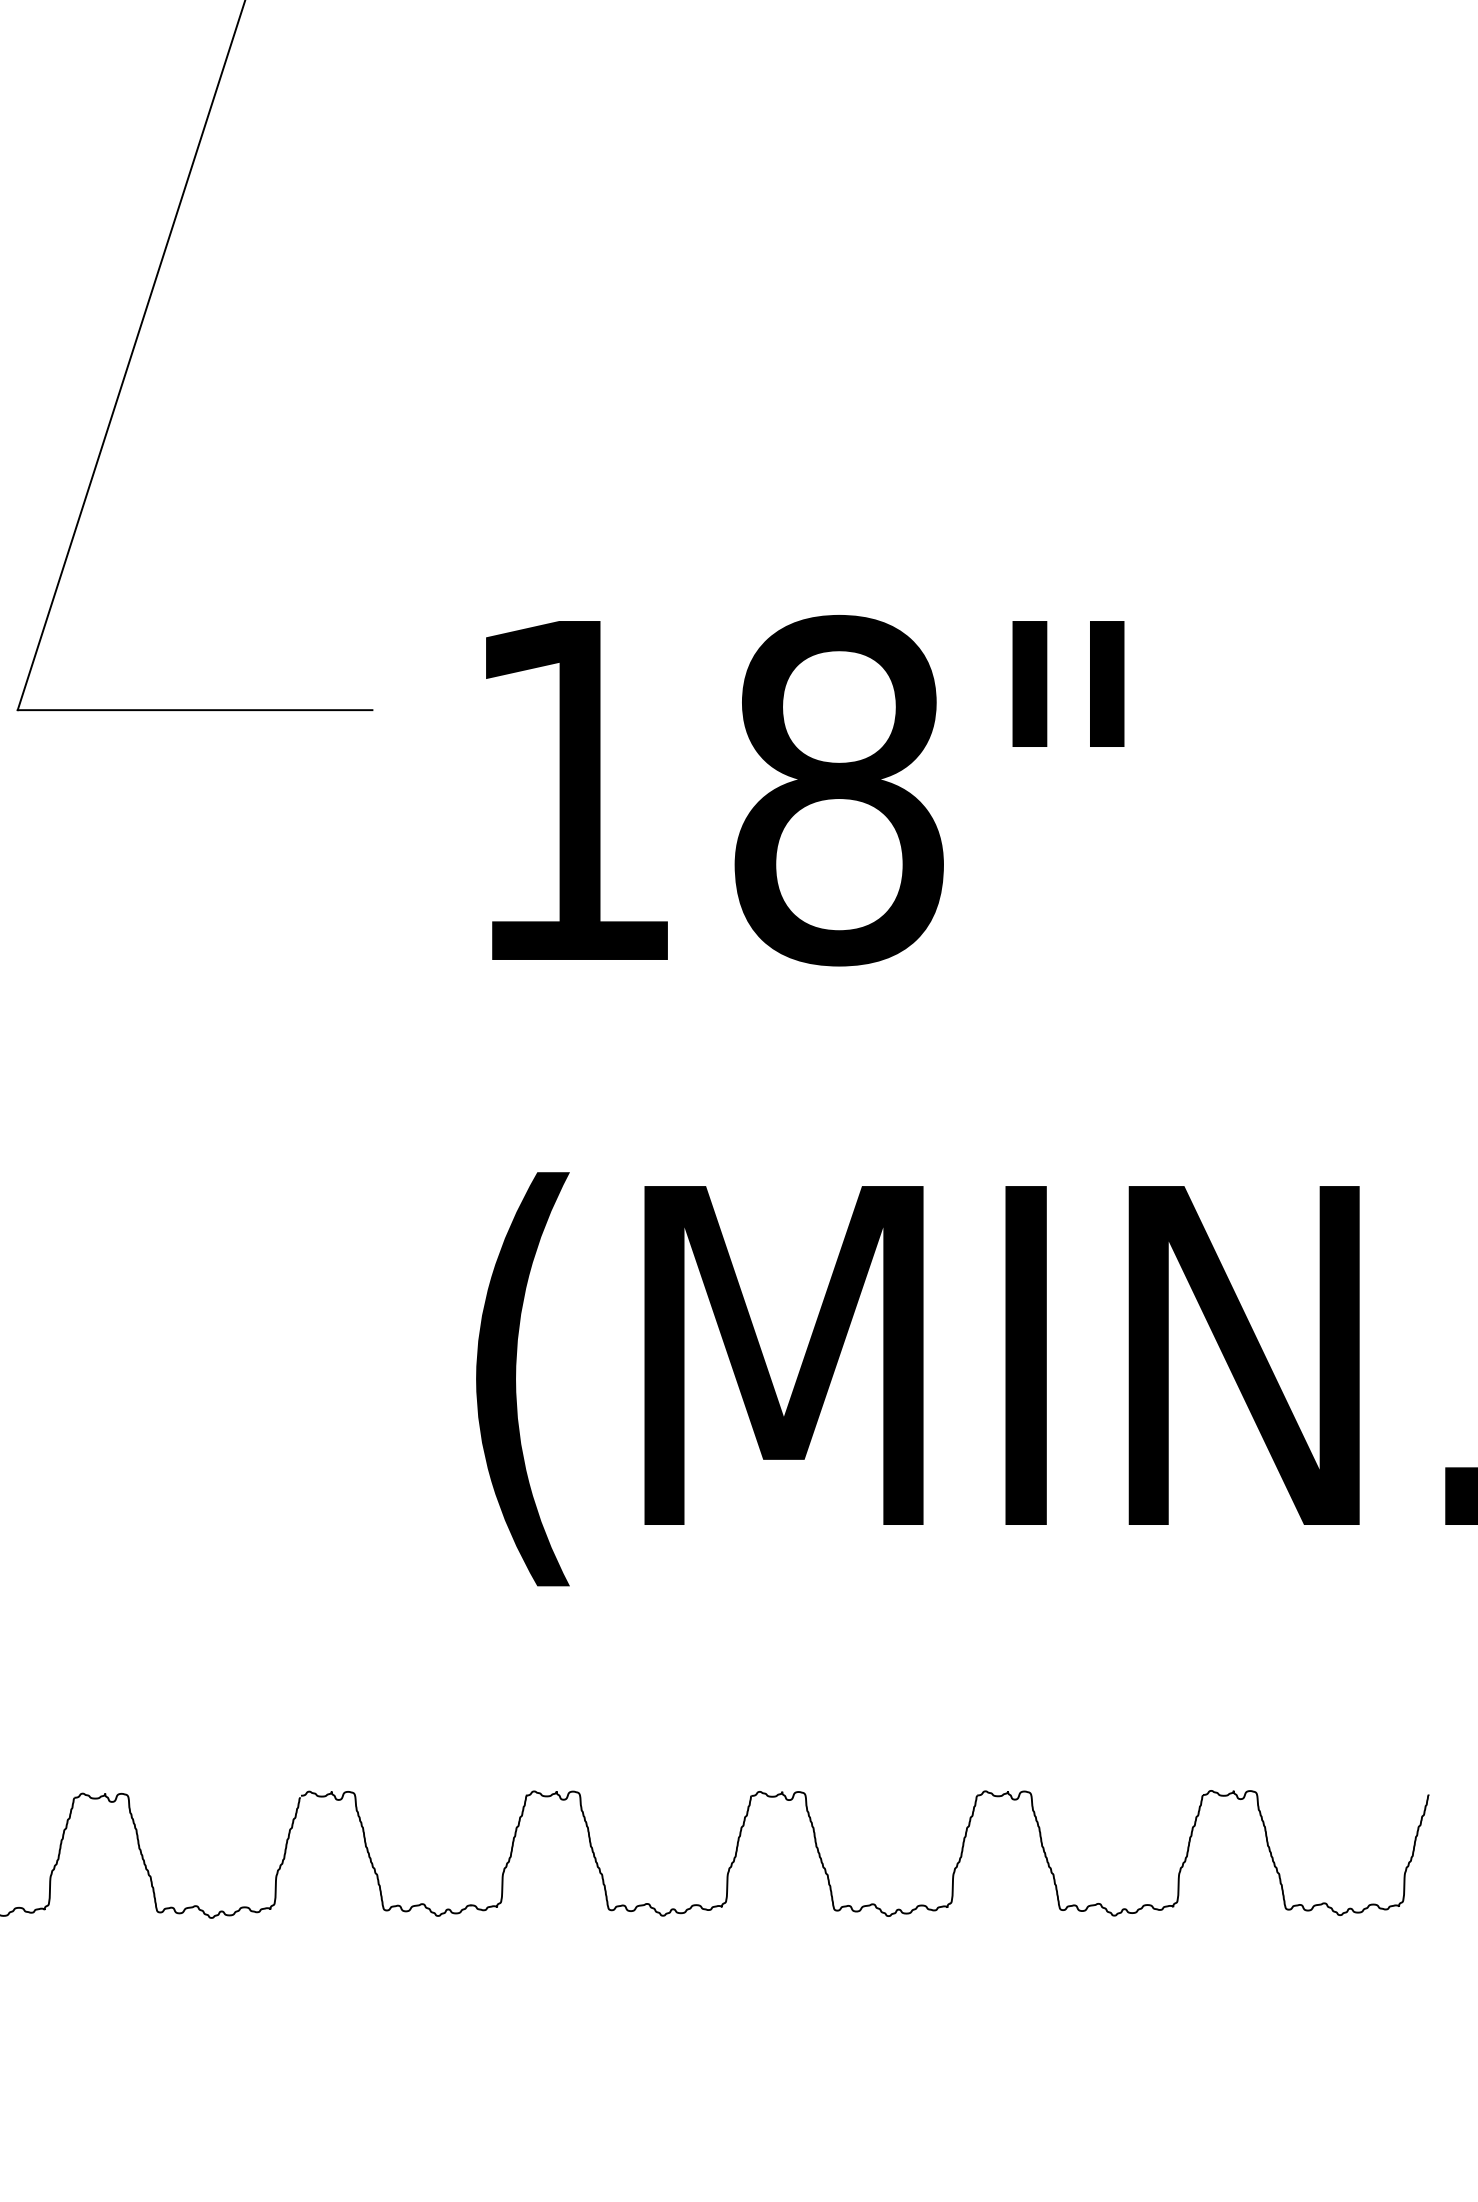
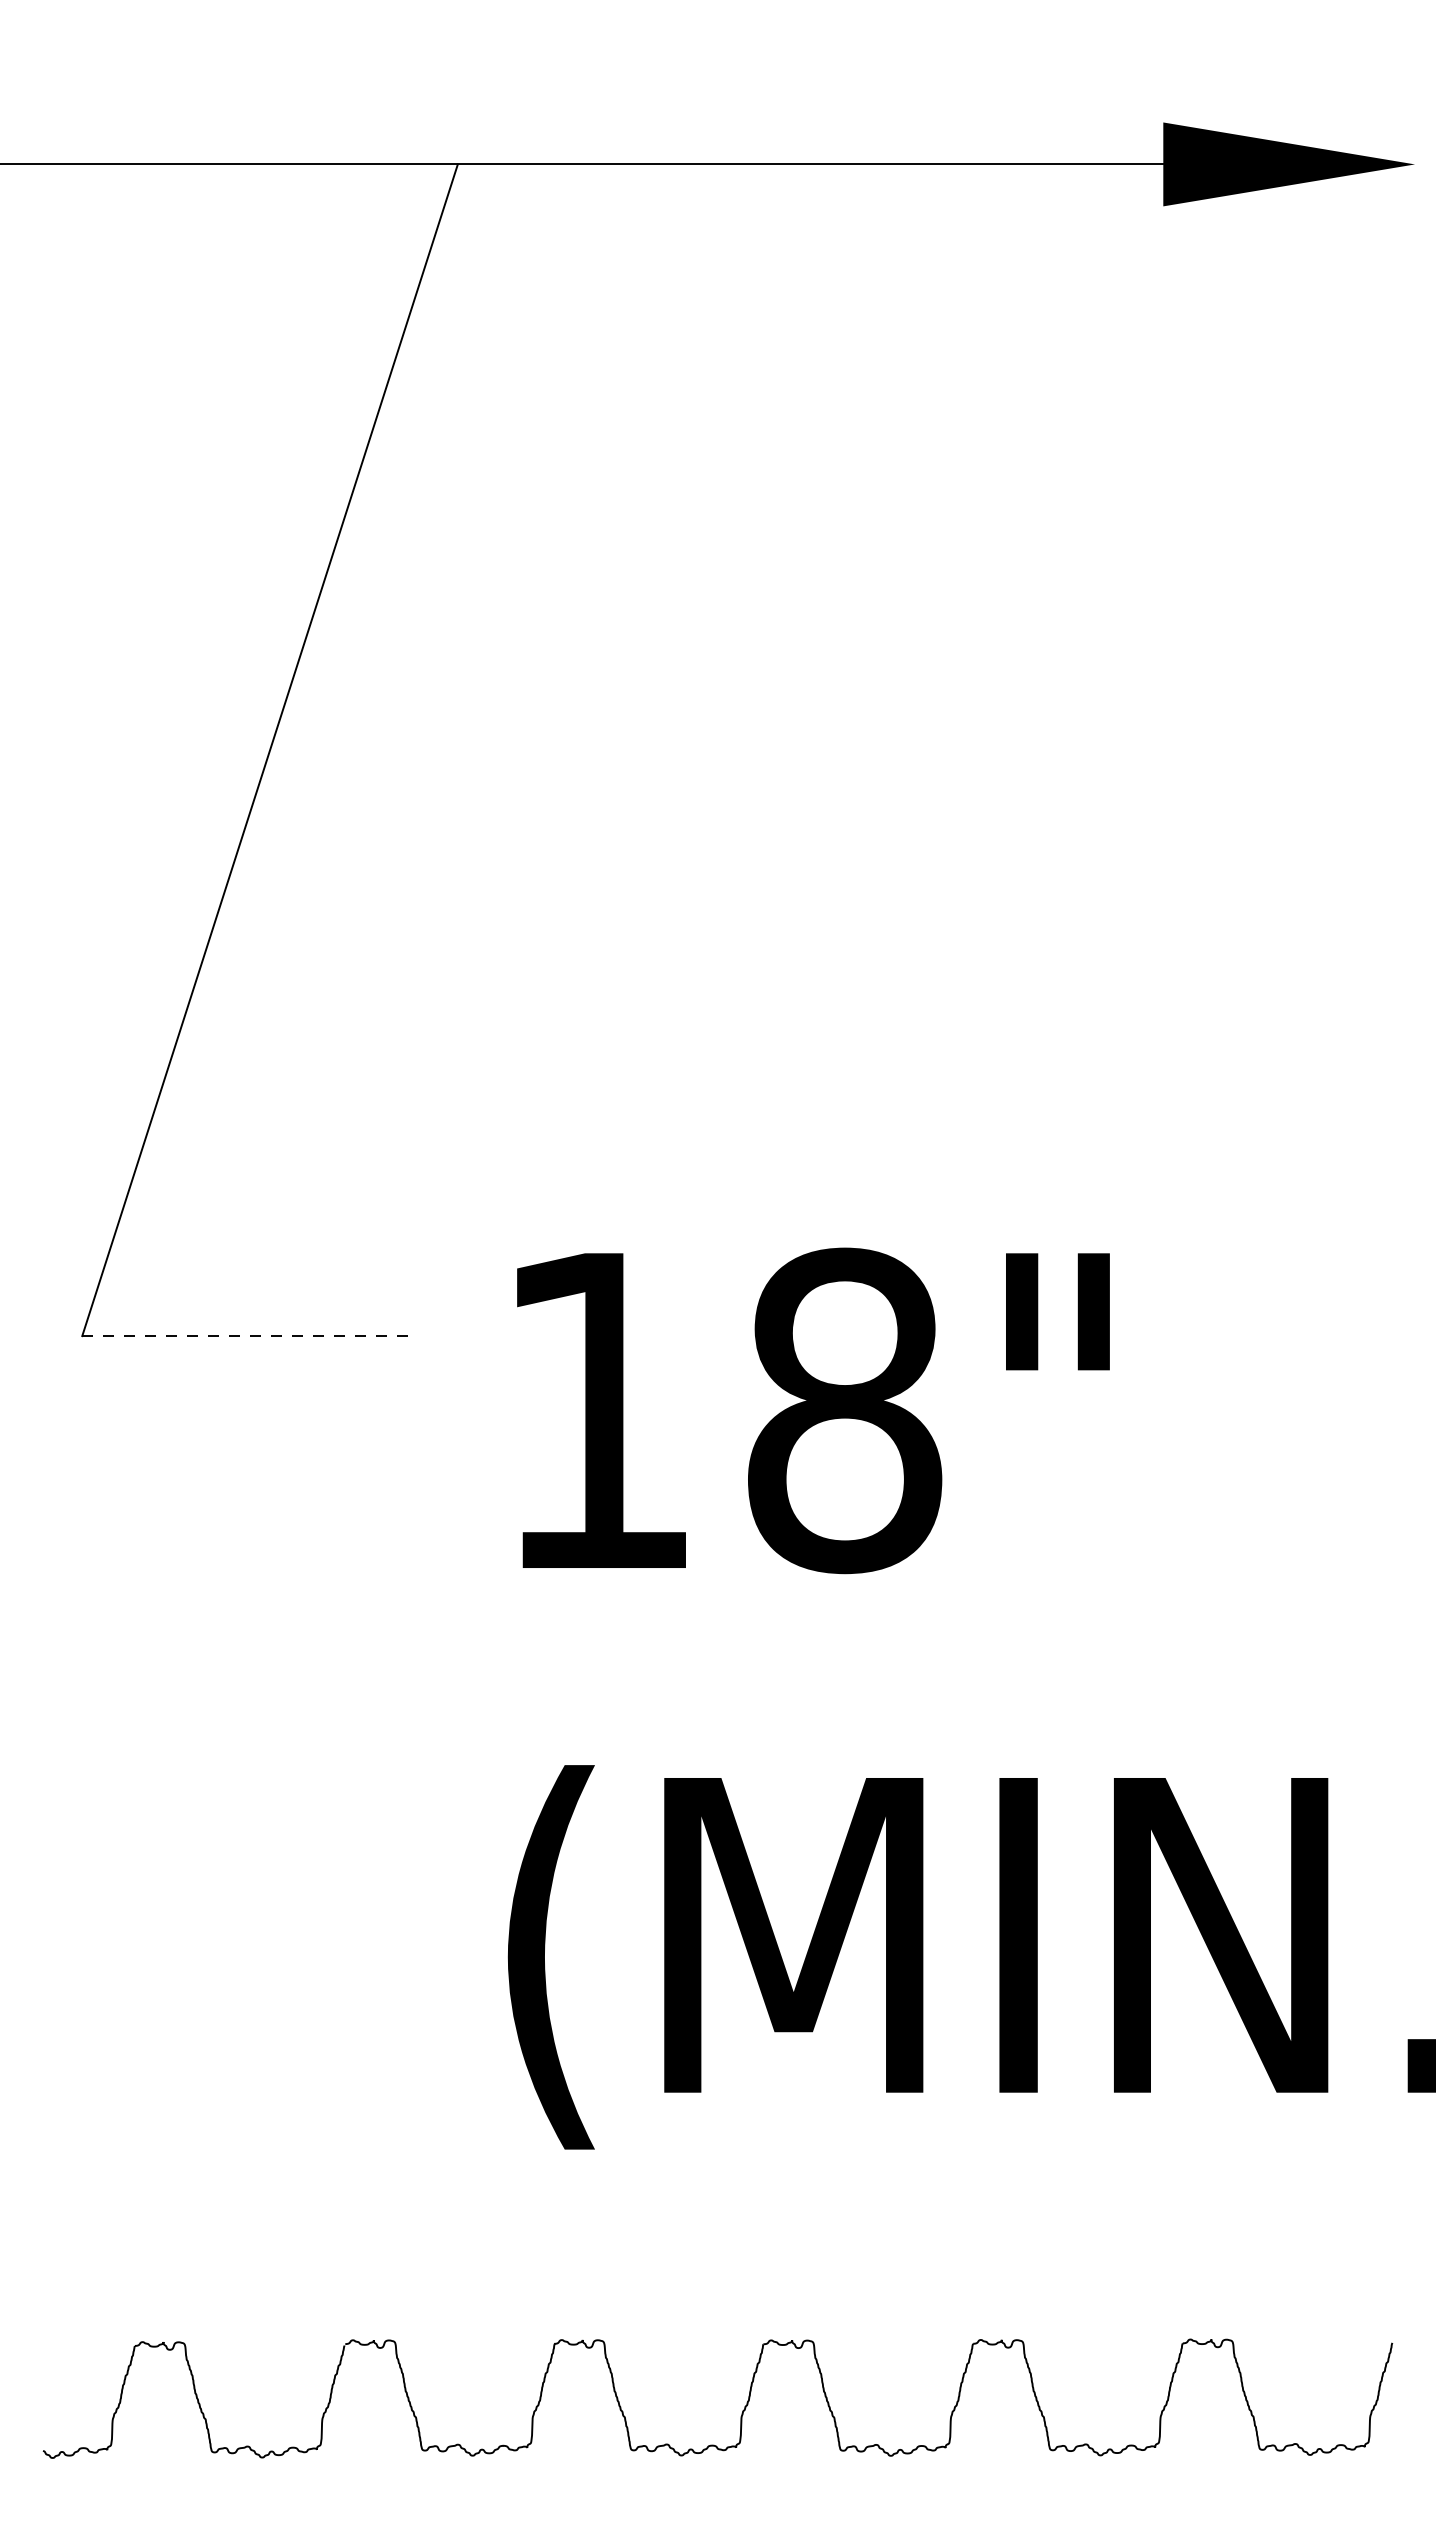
line: (194, 710) -> (246, 1336), solid -> dashed

